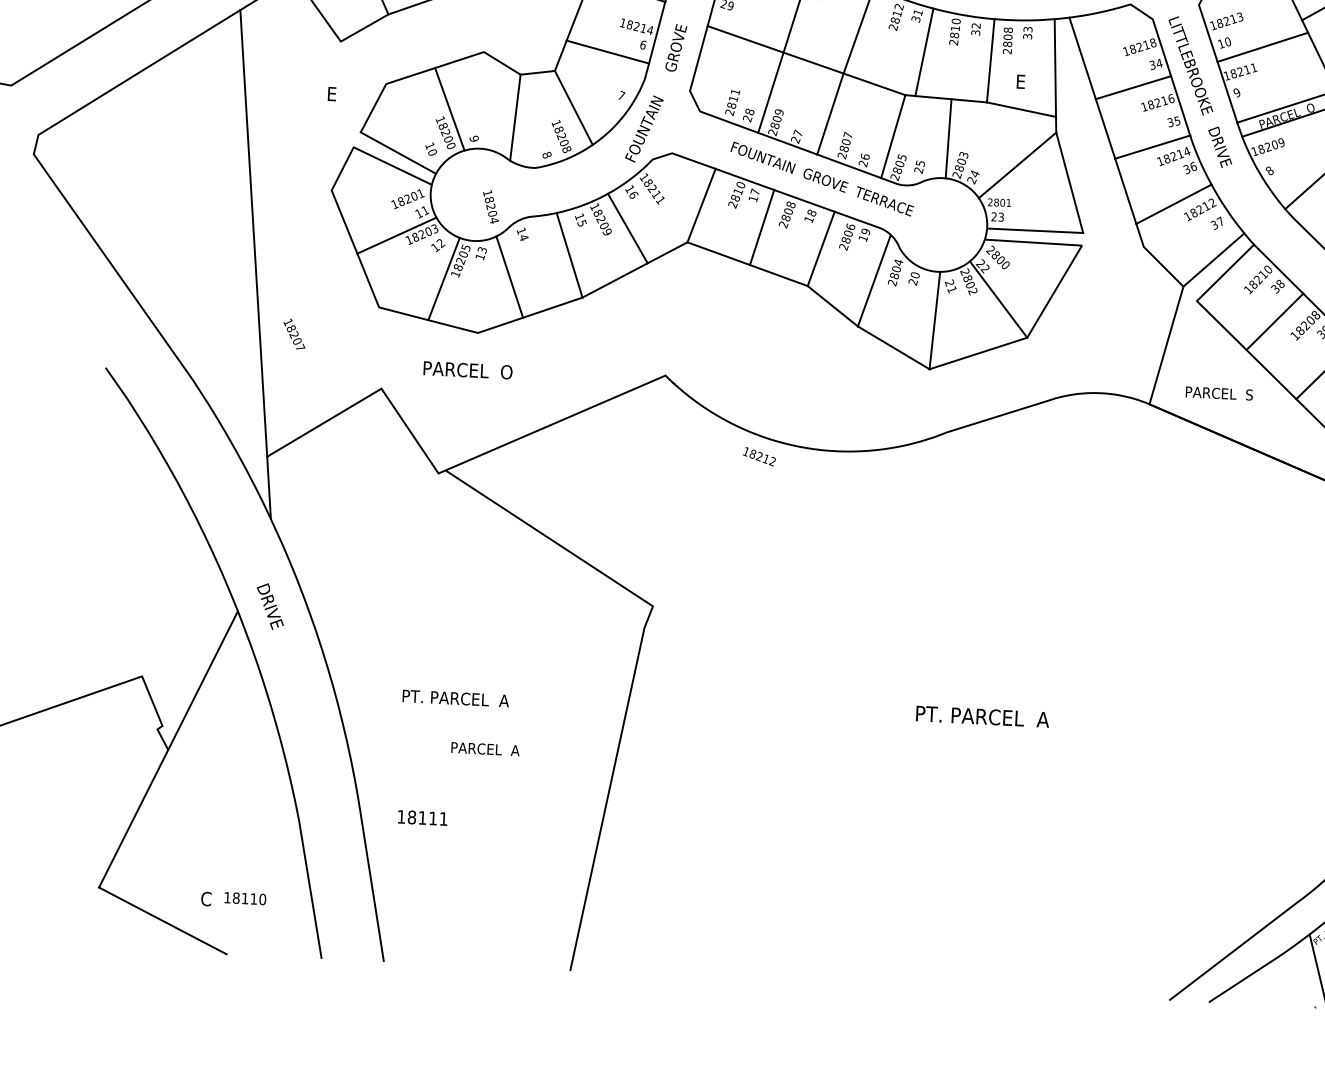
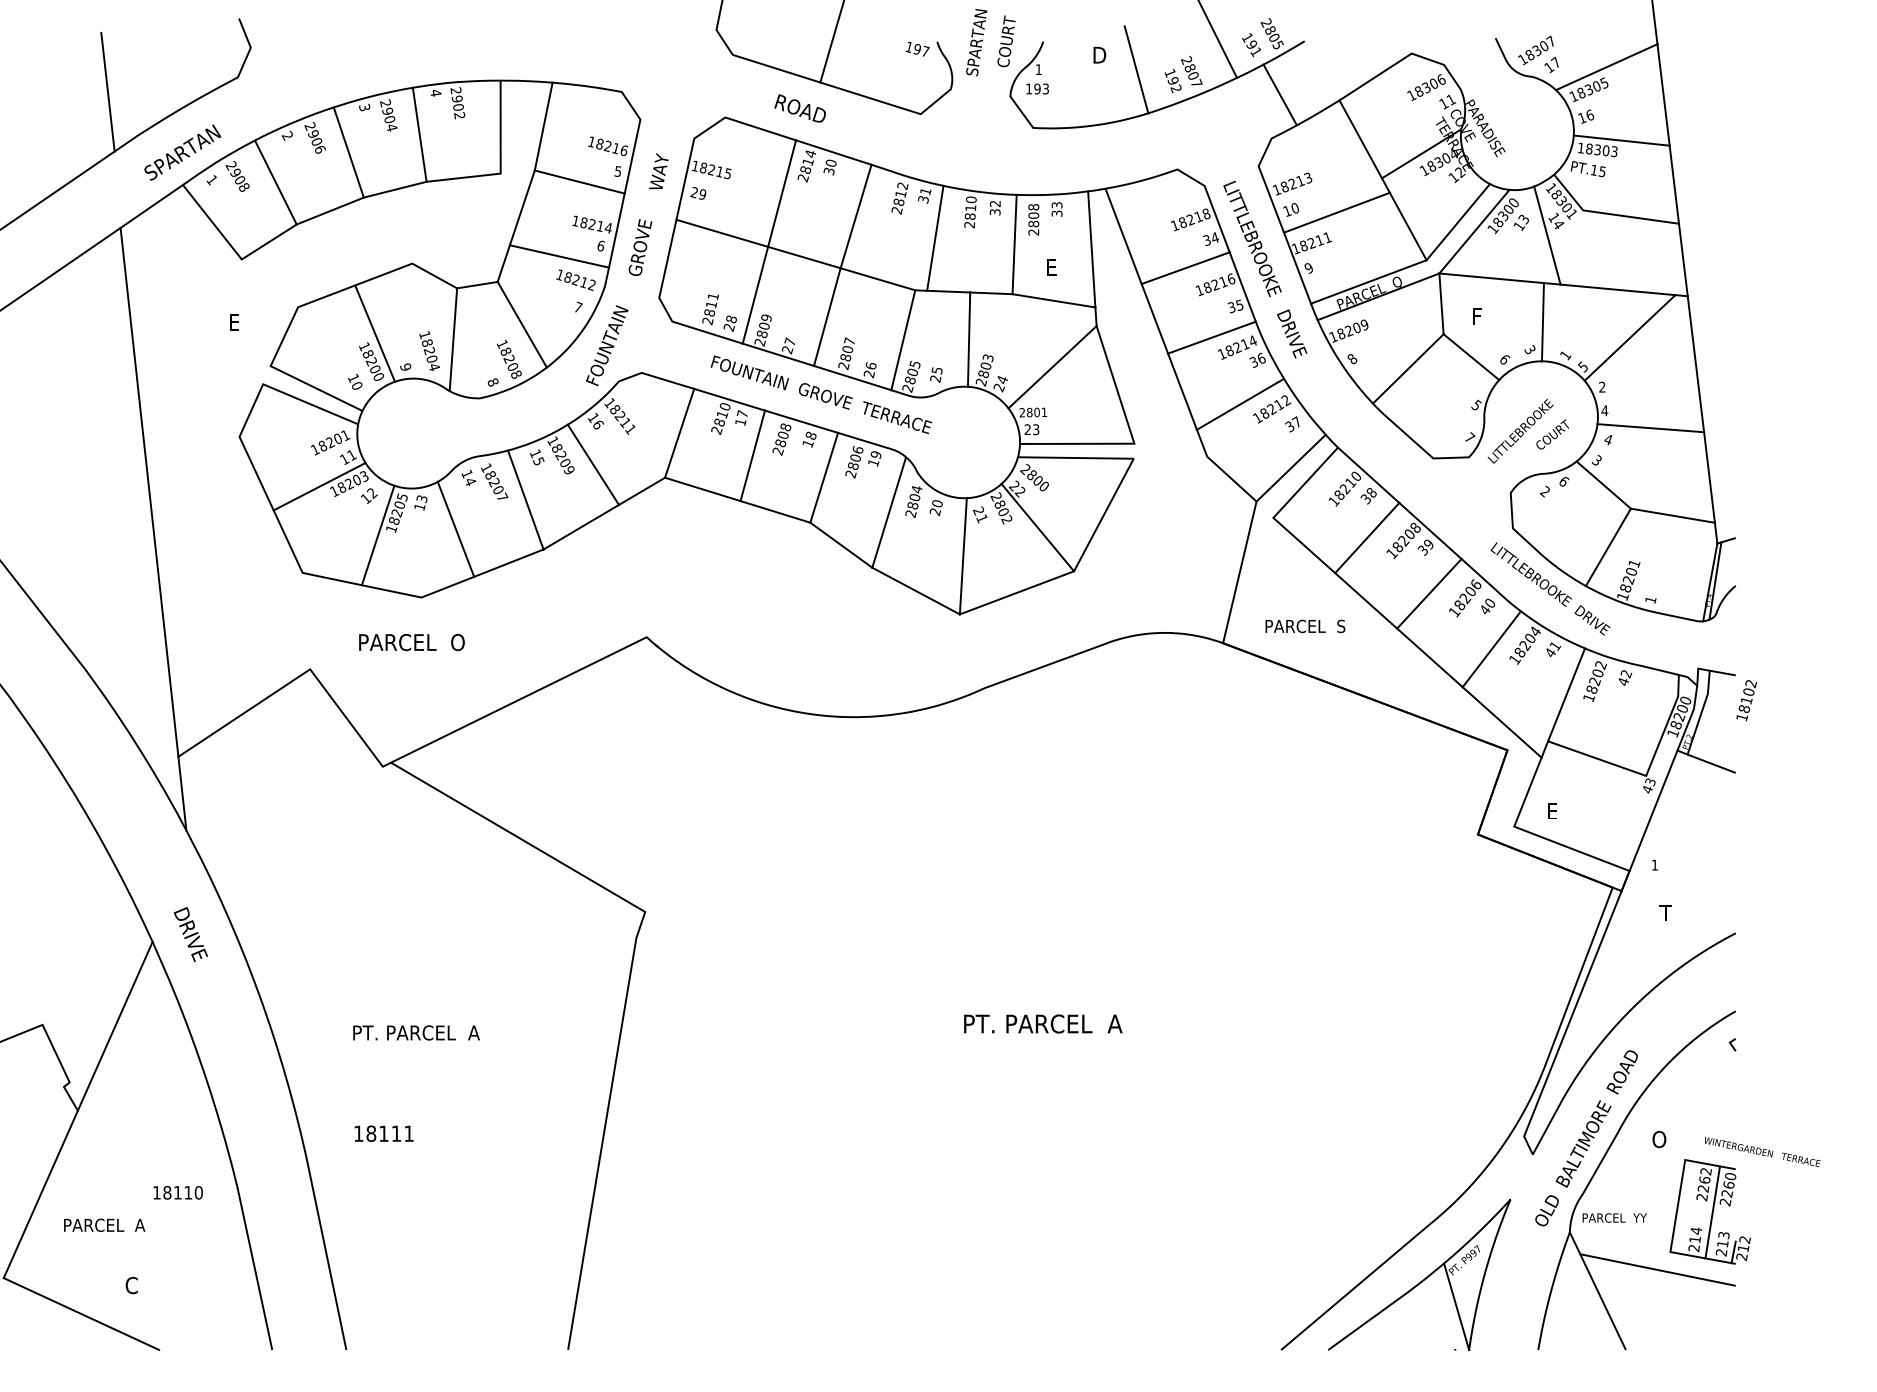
text: (490, 206) -> (429, 350), moved
text: (294, 334) -> (494, 481), moved
text: (759, 456) -> (575, 279), moved
text: (485, 748) -> (104, 1224), moved
text: (422, 817) -> (383, 1133), moved
text: (244, 898) -> (177, 1192), moved

